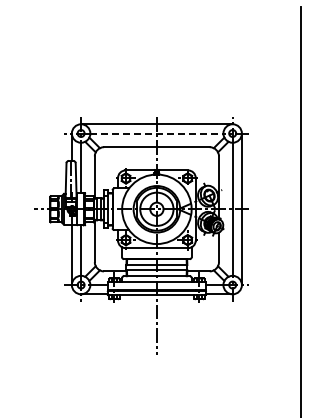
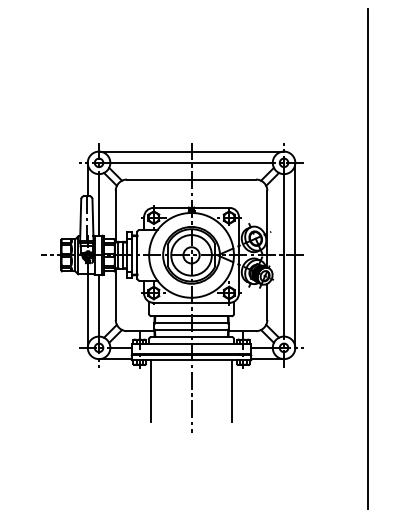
line: (156, 133) -> (191, 162), dashed -> solid
line: (124, 320) -> (152, 391), added
line: (189, 320) -> (231, 391), added

